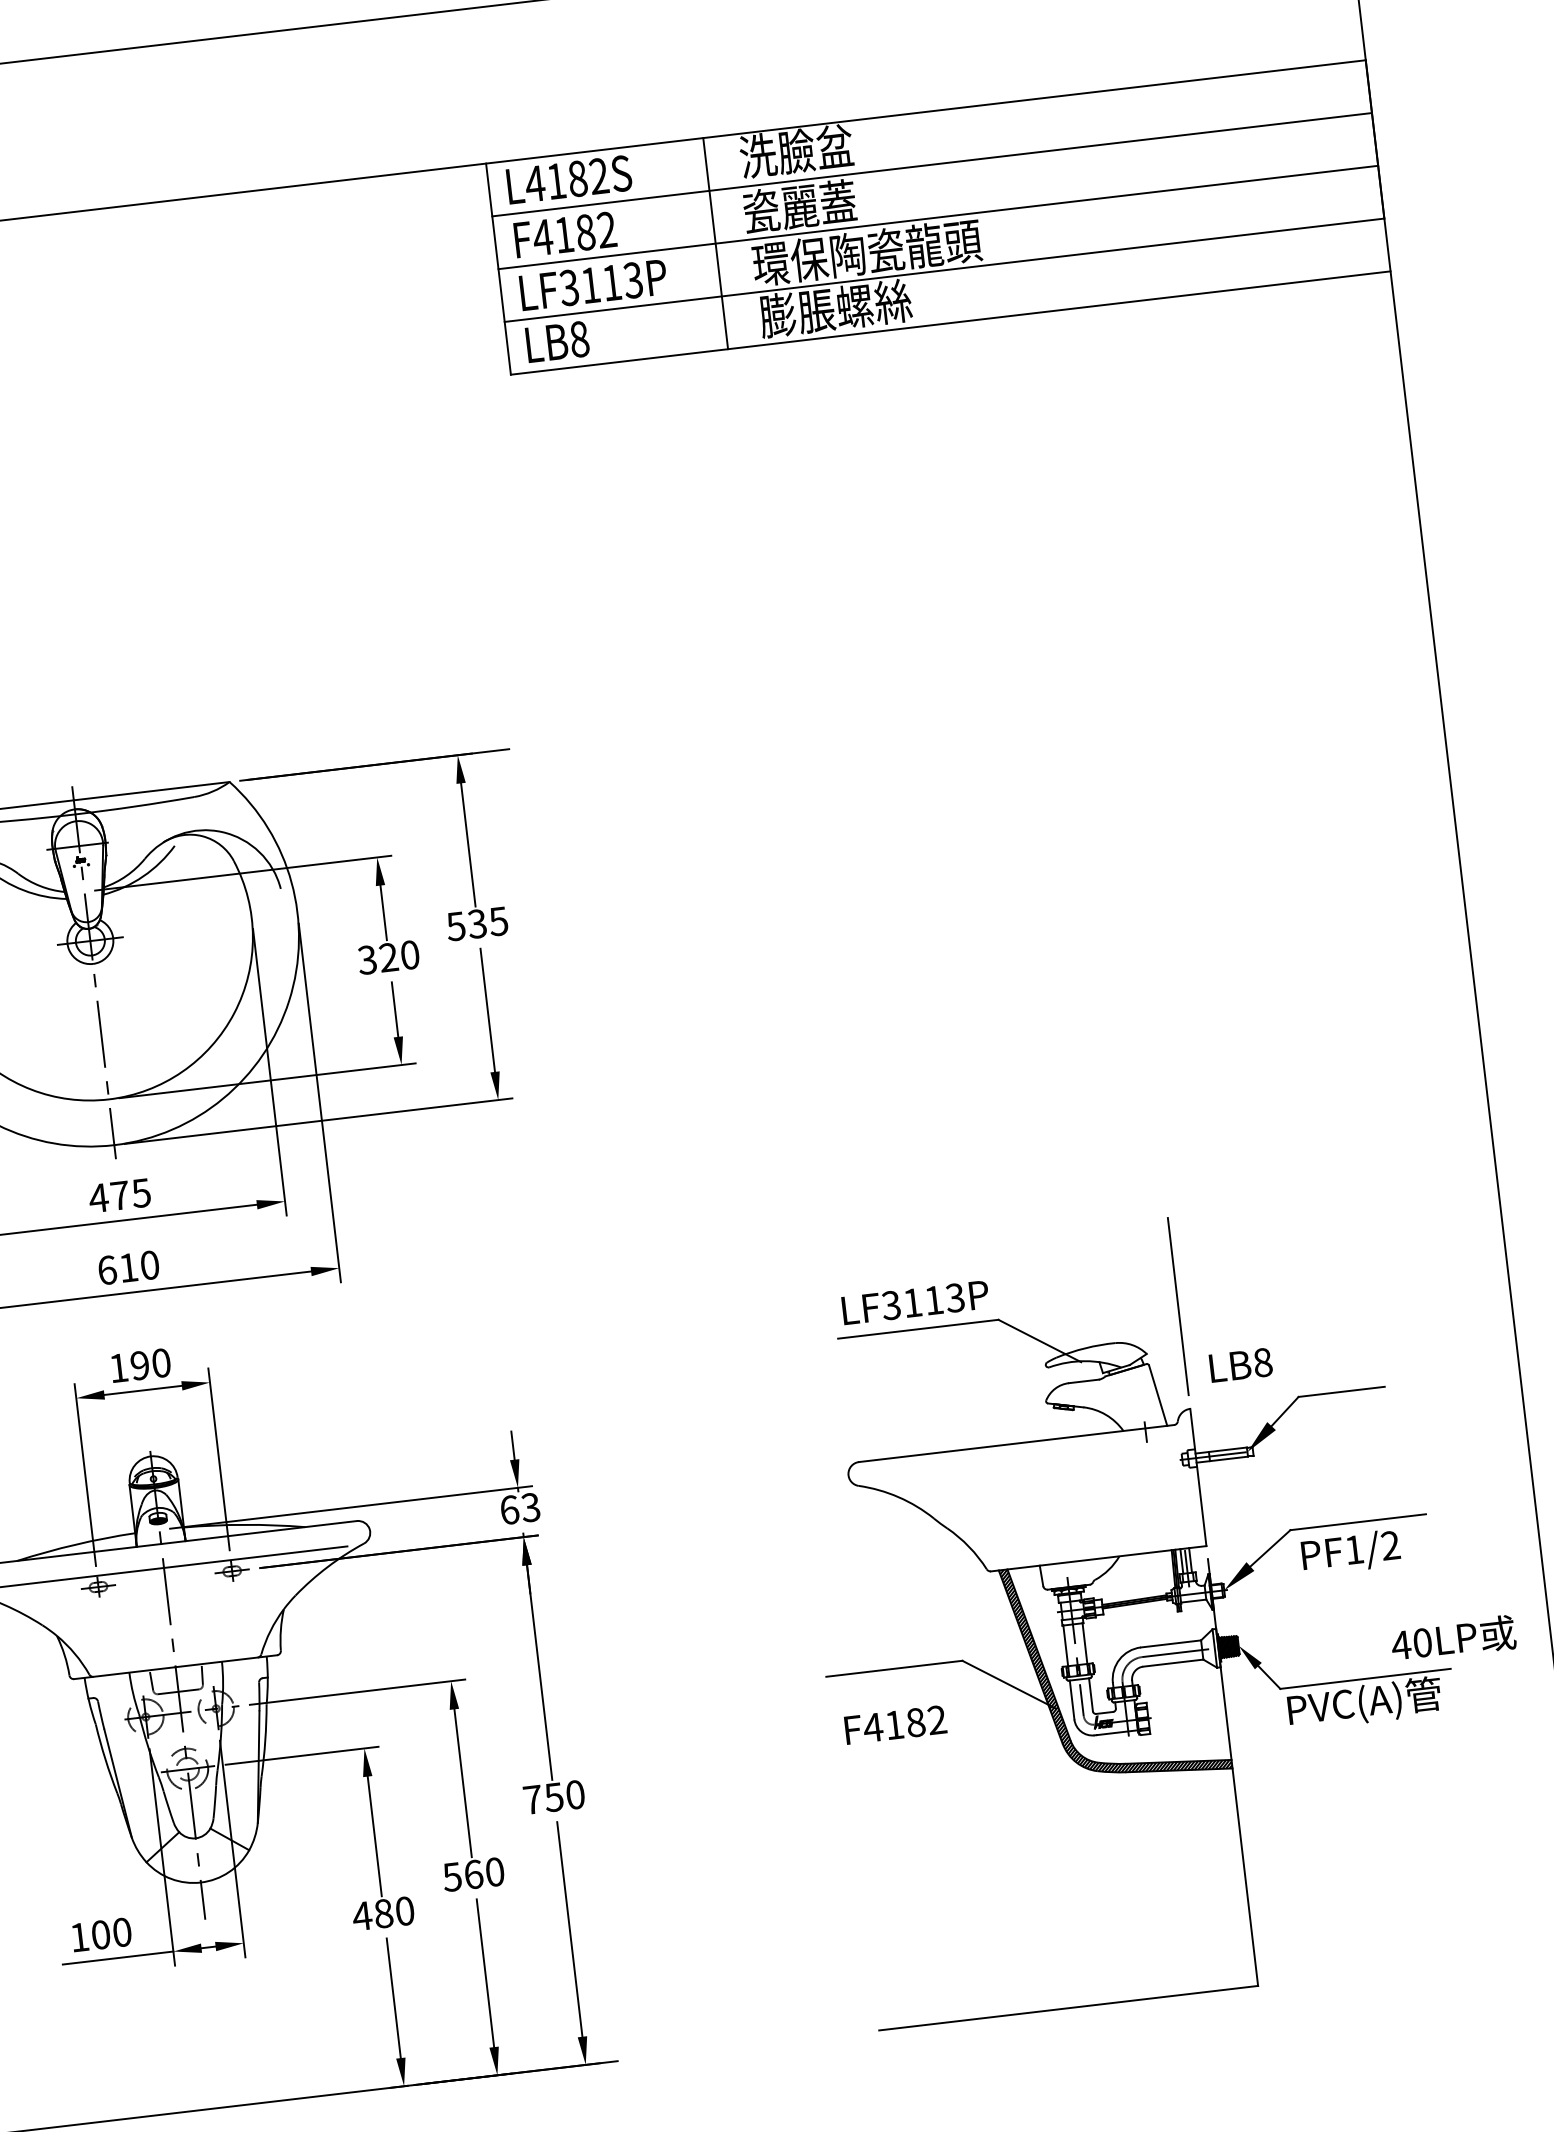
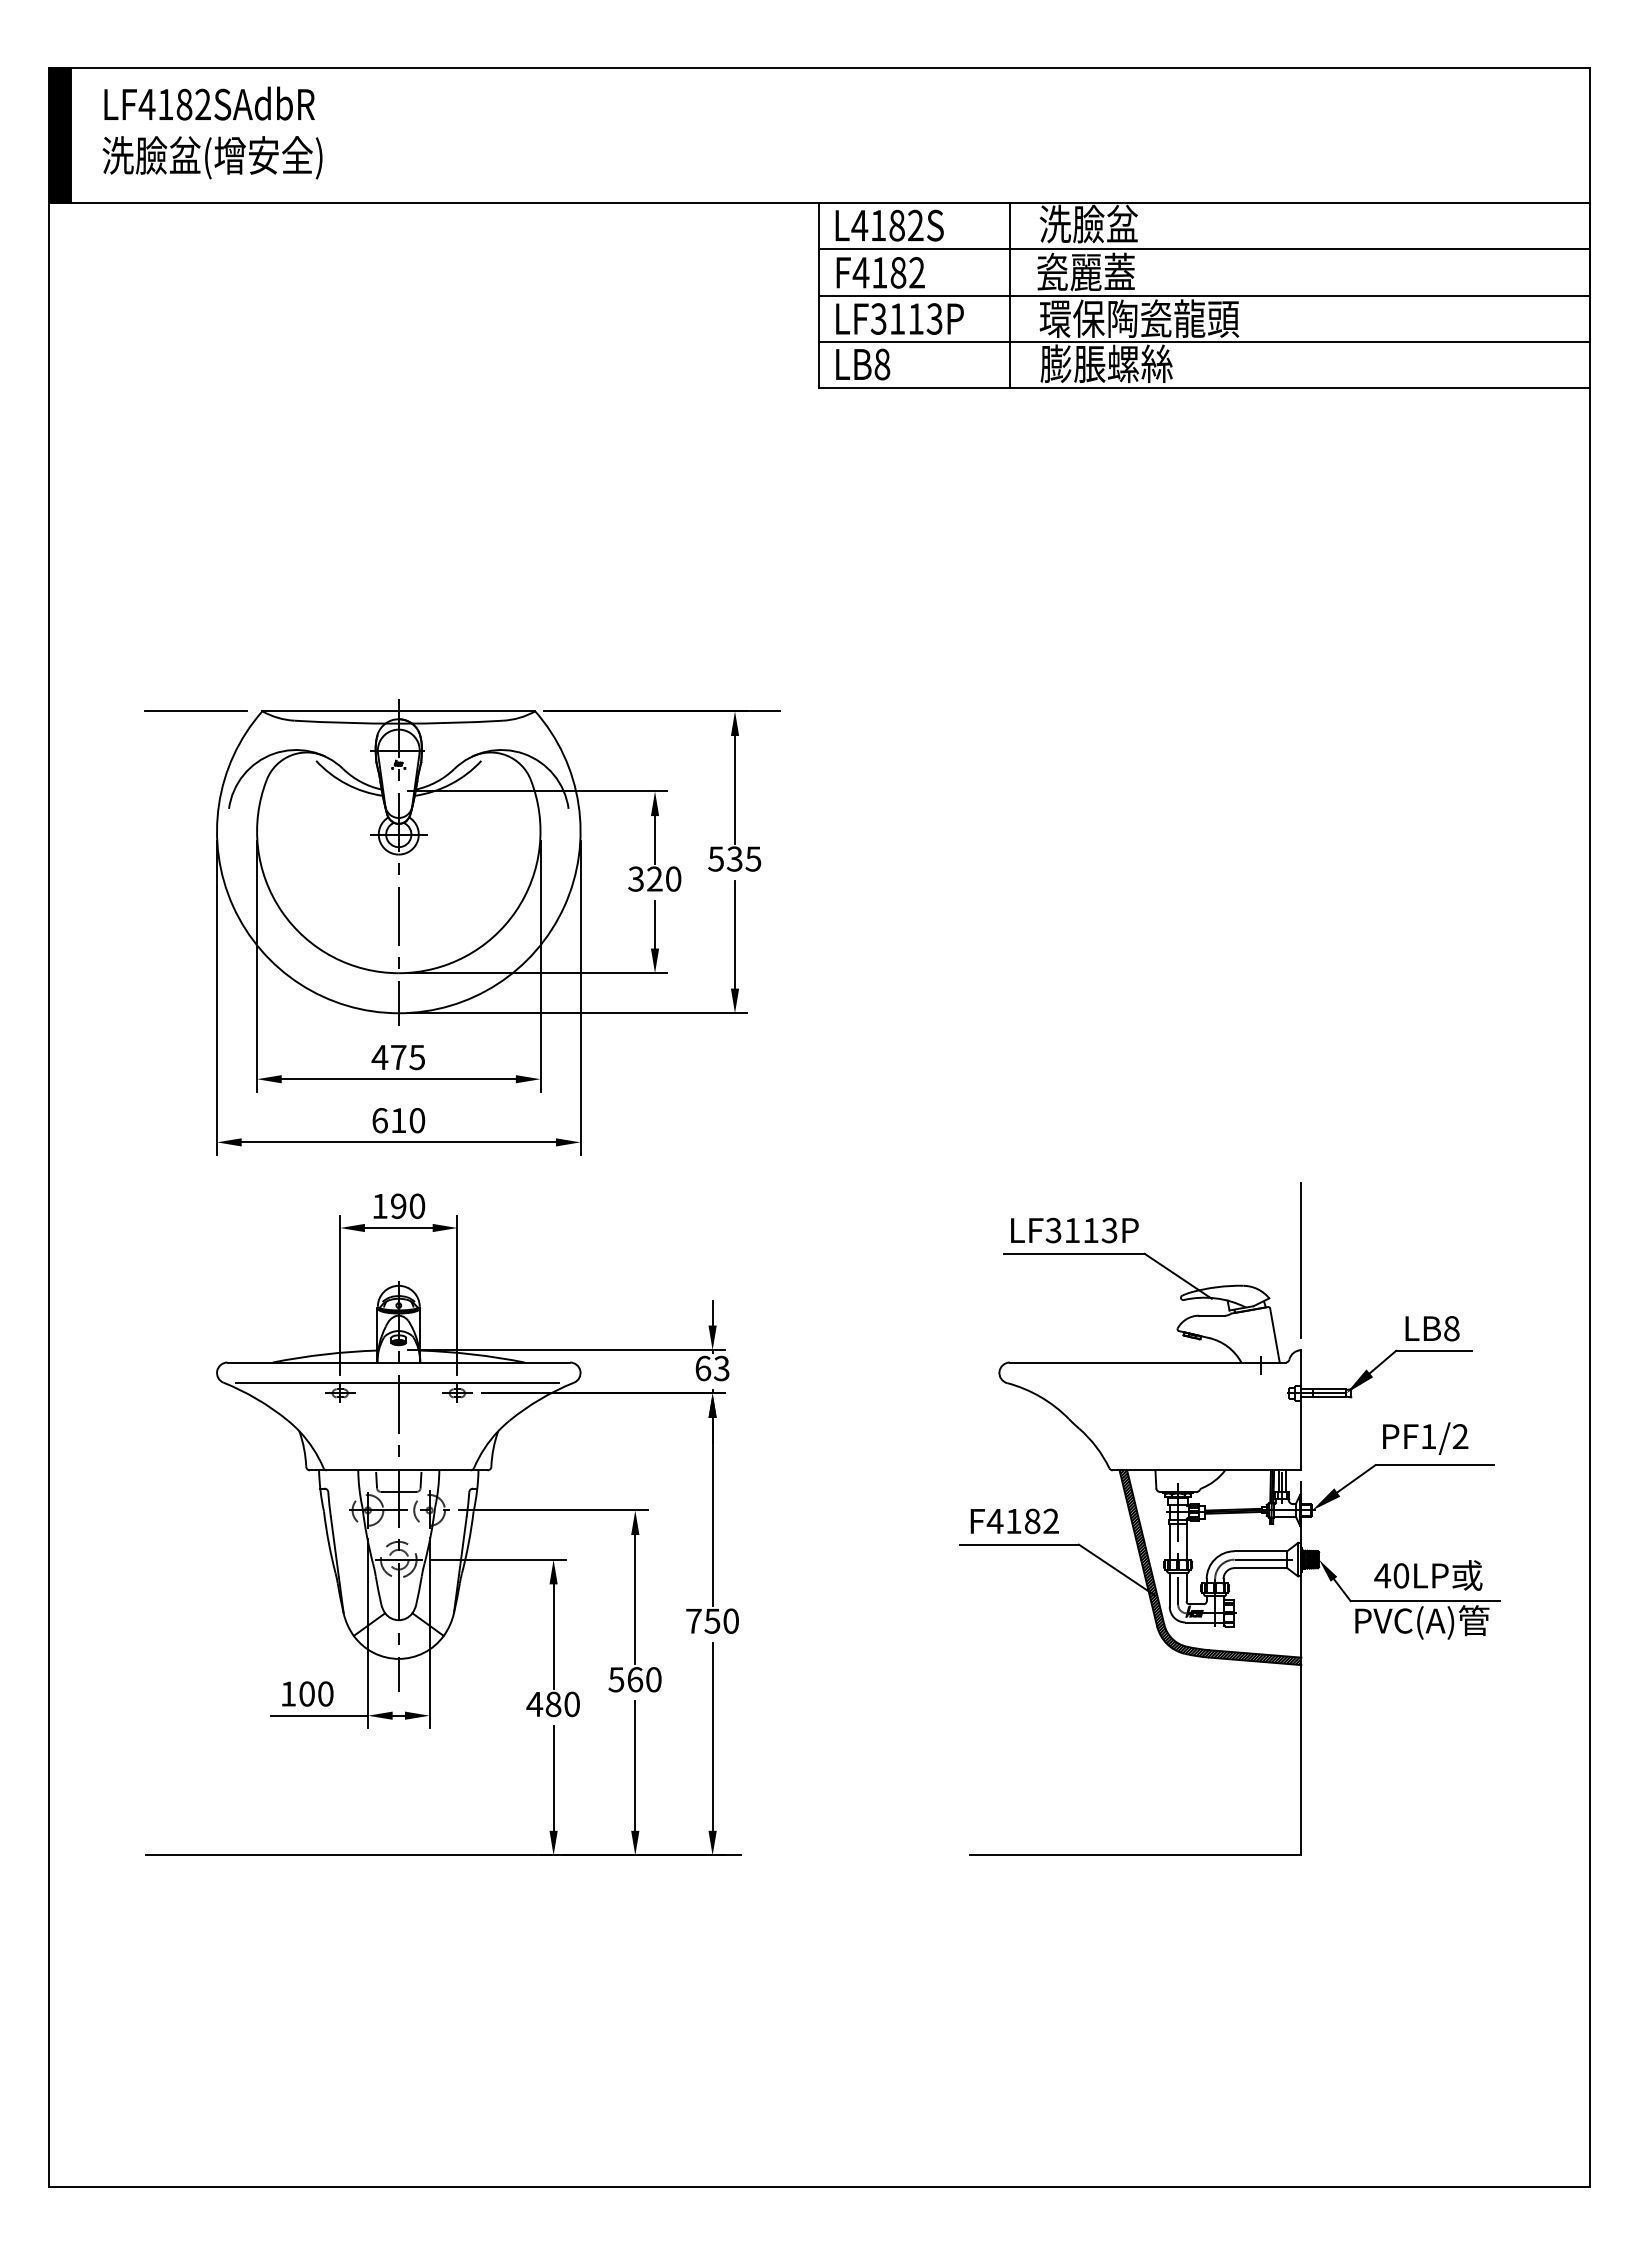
text: (1240, 1365) -> (1432, 1328), moved
text: (1350, 1552) -> (1425, 1438), moved
text: (1453, 1638) -> (1428, 1575), moved
text: (895, 1725) -> (1014, 1521), moved

